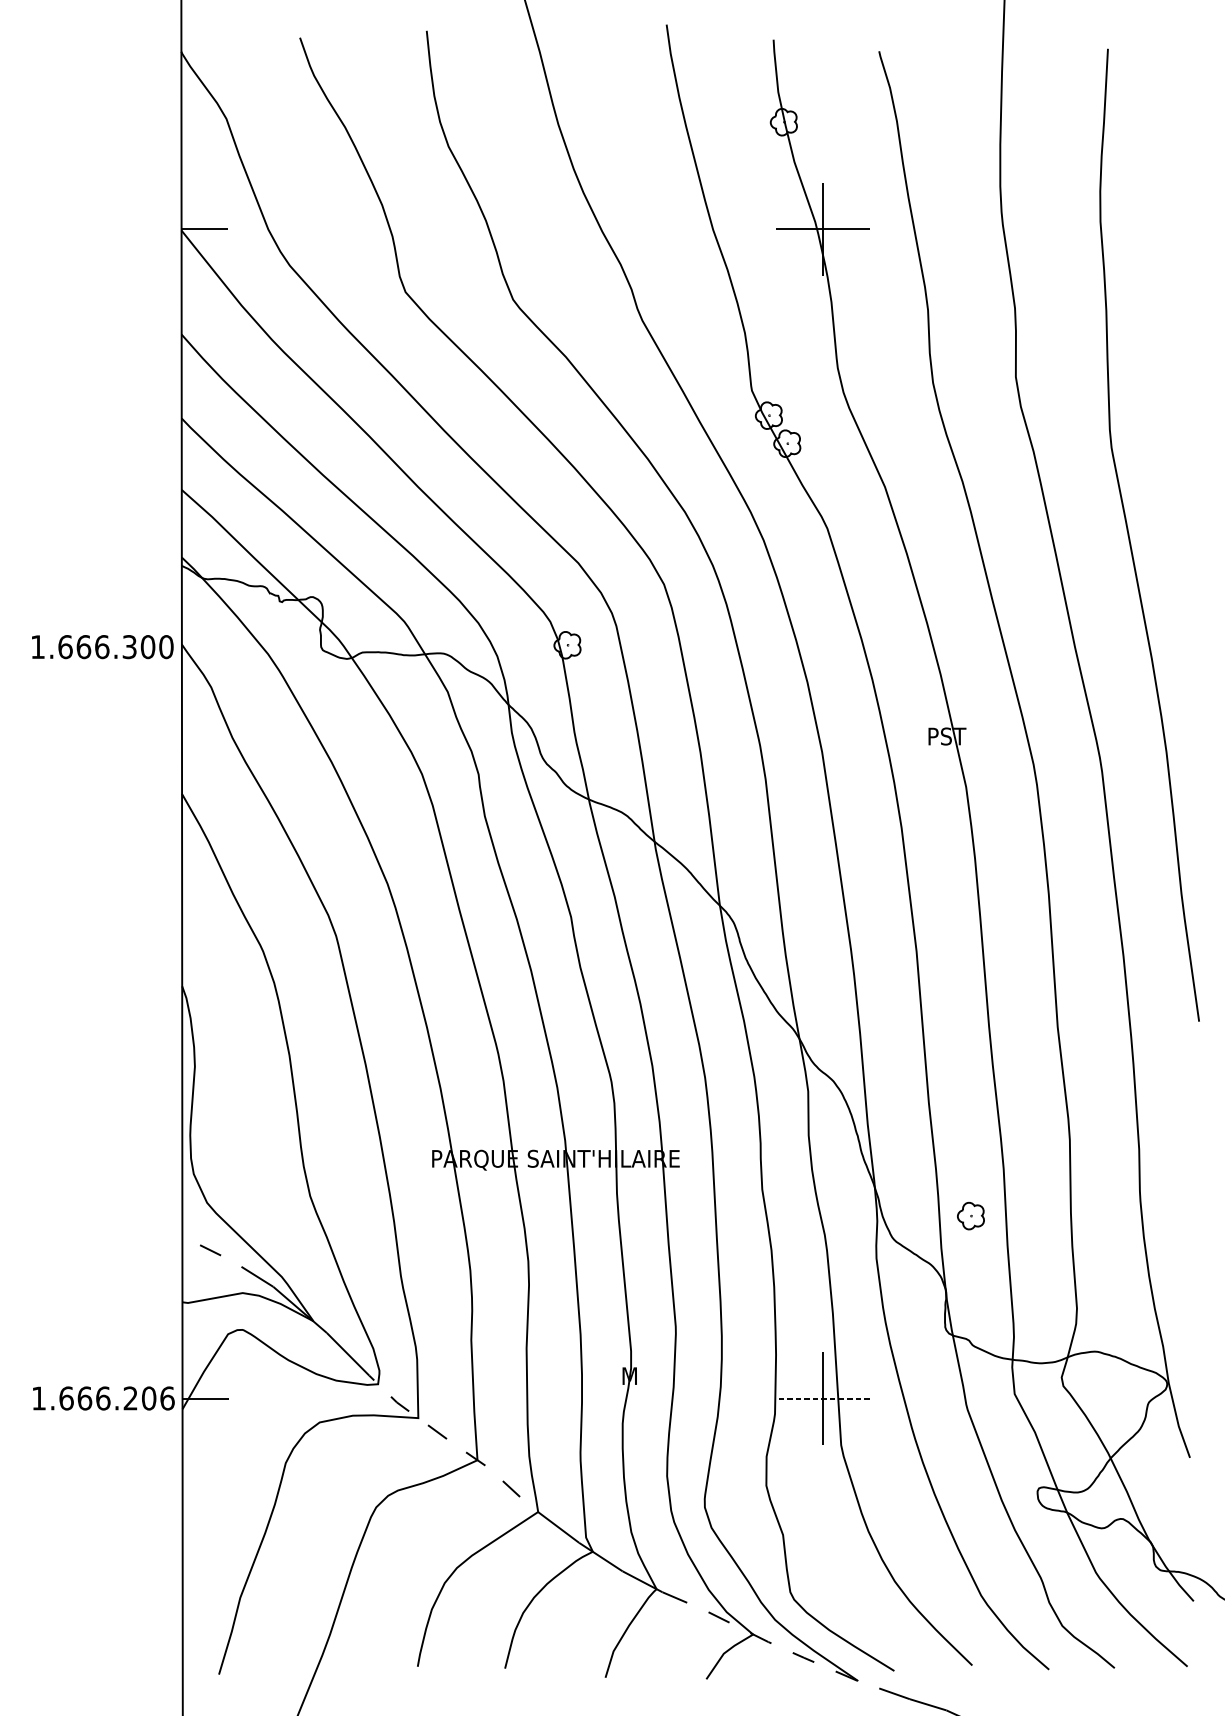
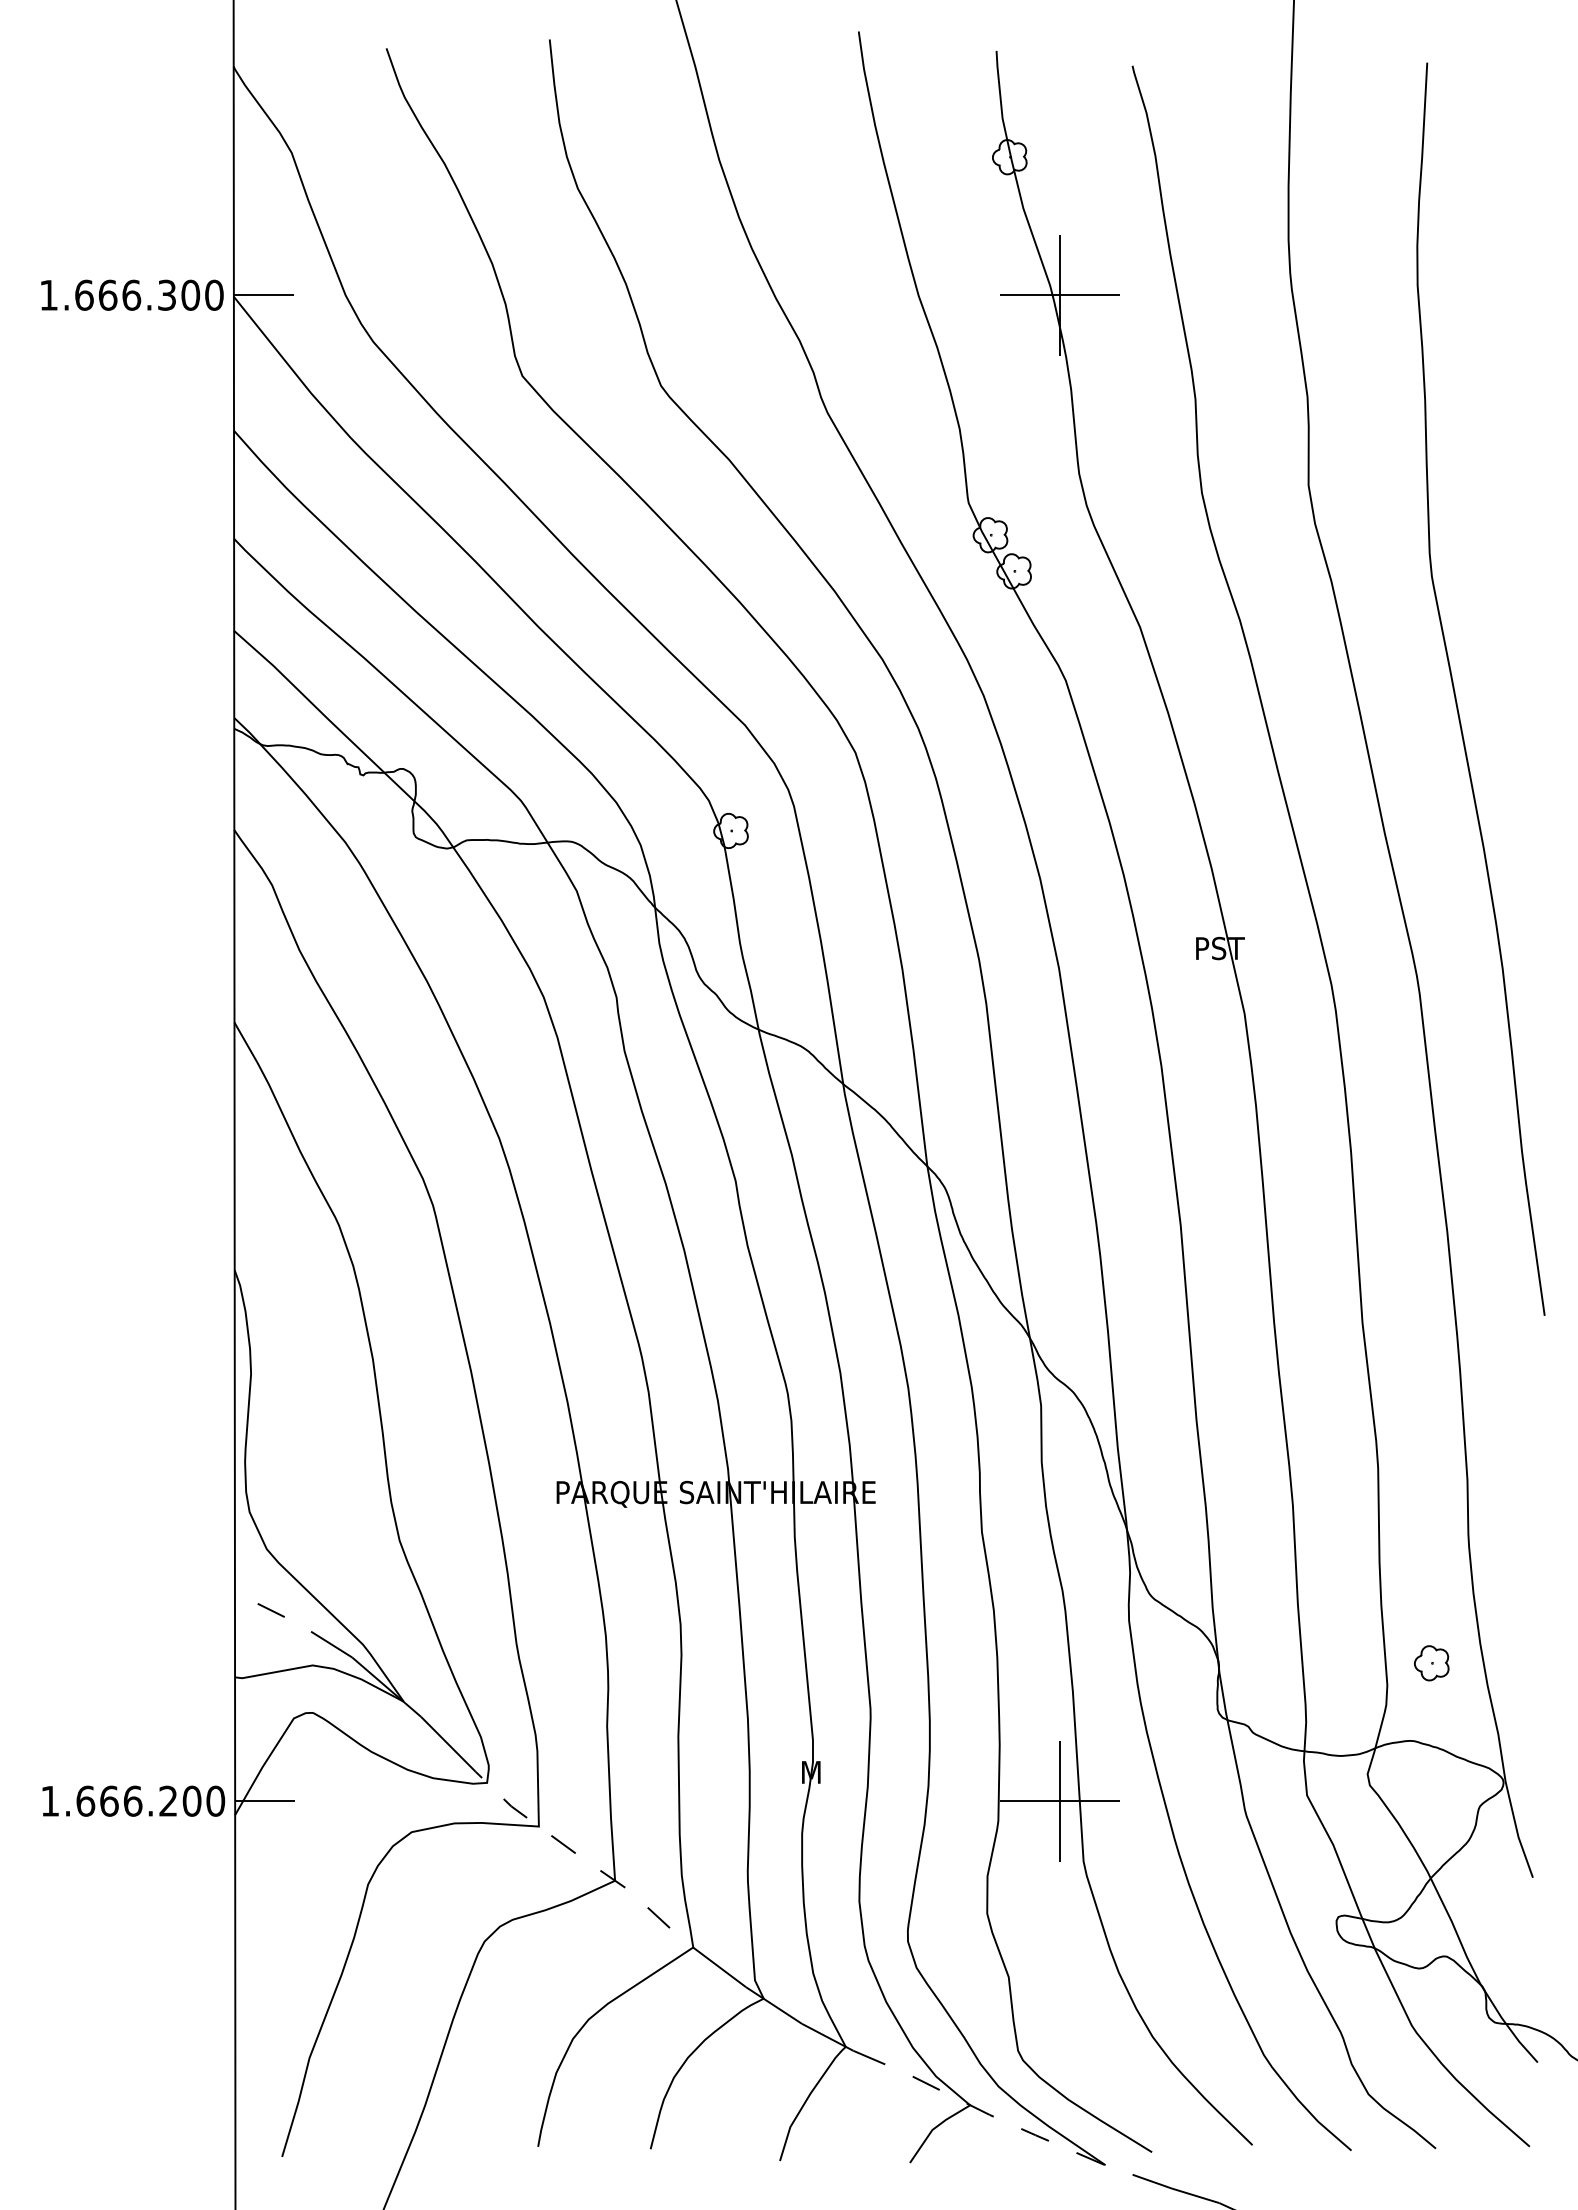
text: (102, 646) -> (132, 294), moved
part: (970, 1216) -> (1431, 1663), moved
text: (167, 1397) -> (215, 1800), 1.666.206 -> 1.666.200
line: (822, 1398) -> (1059, 1801), dashed -> solid

